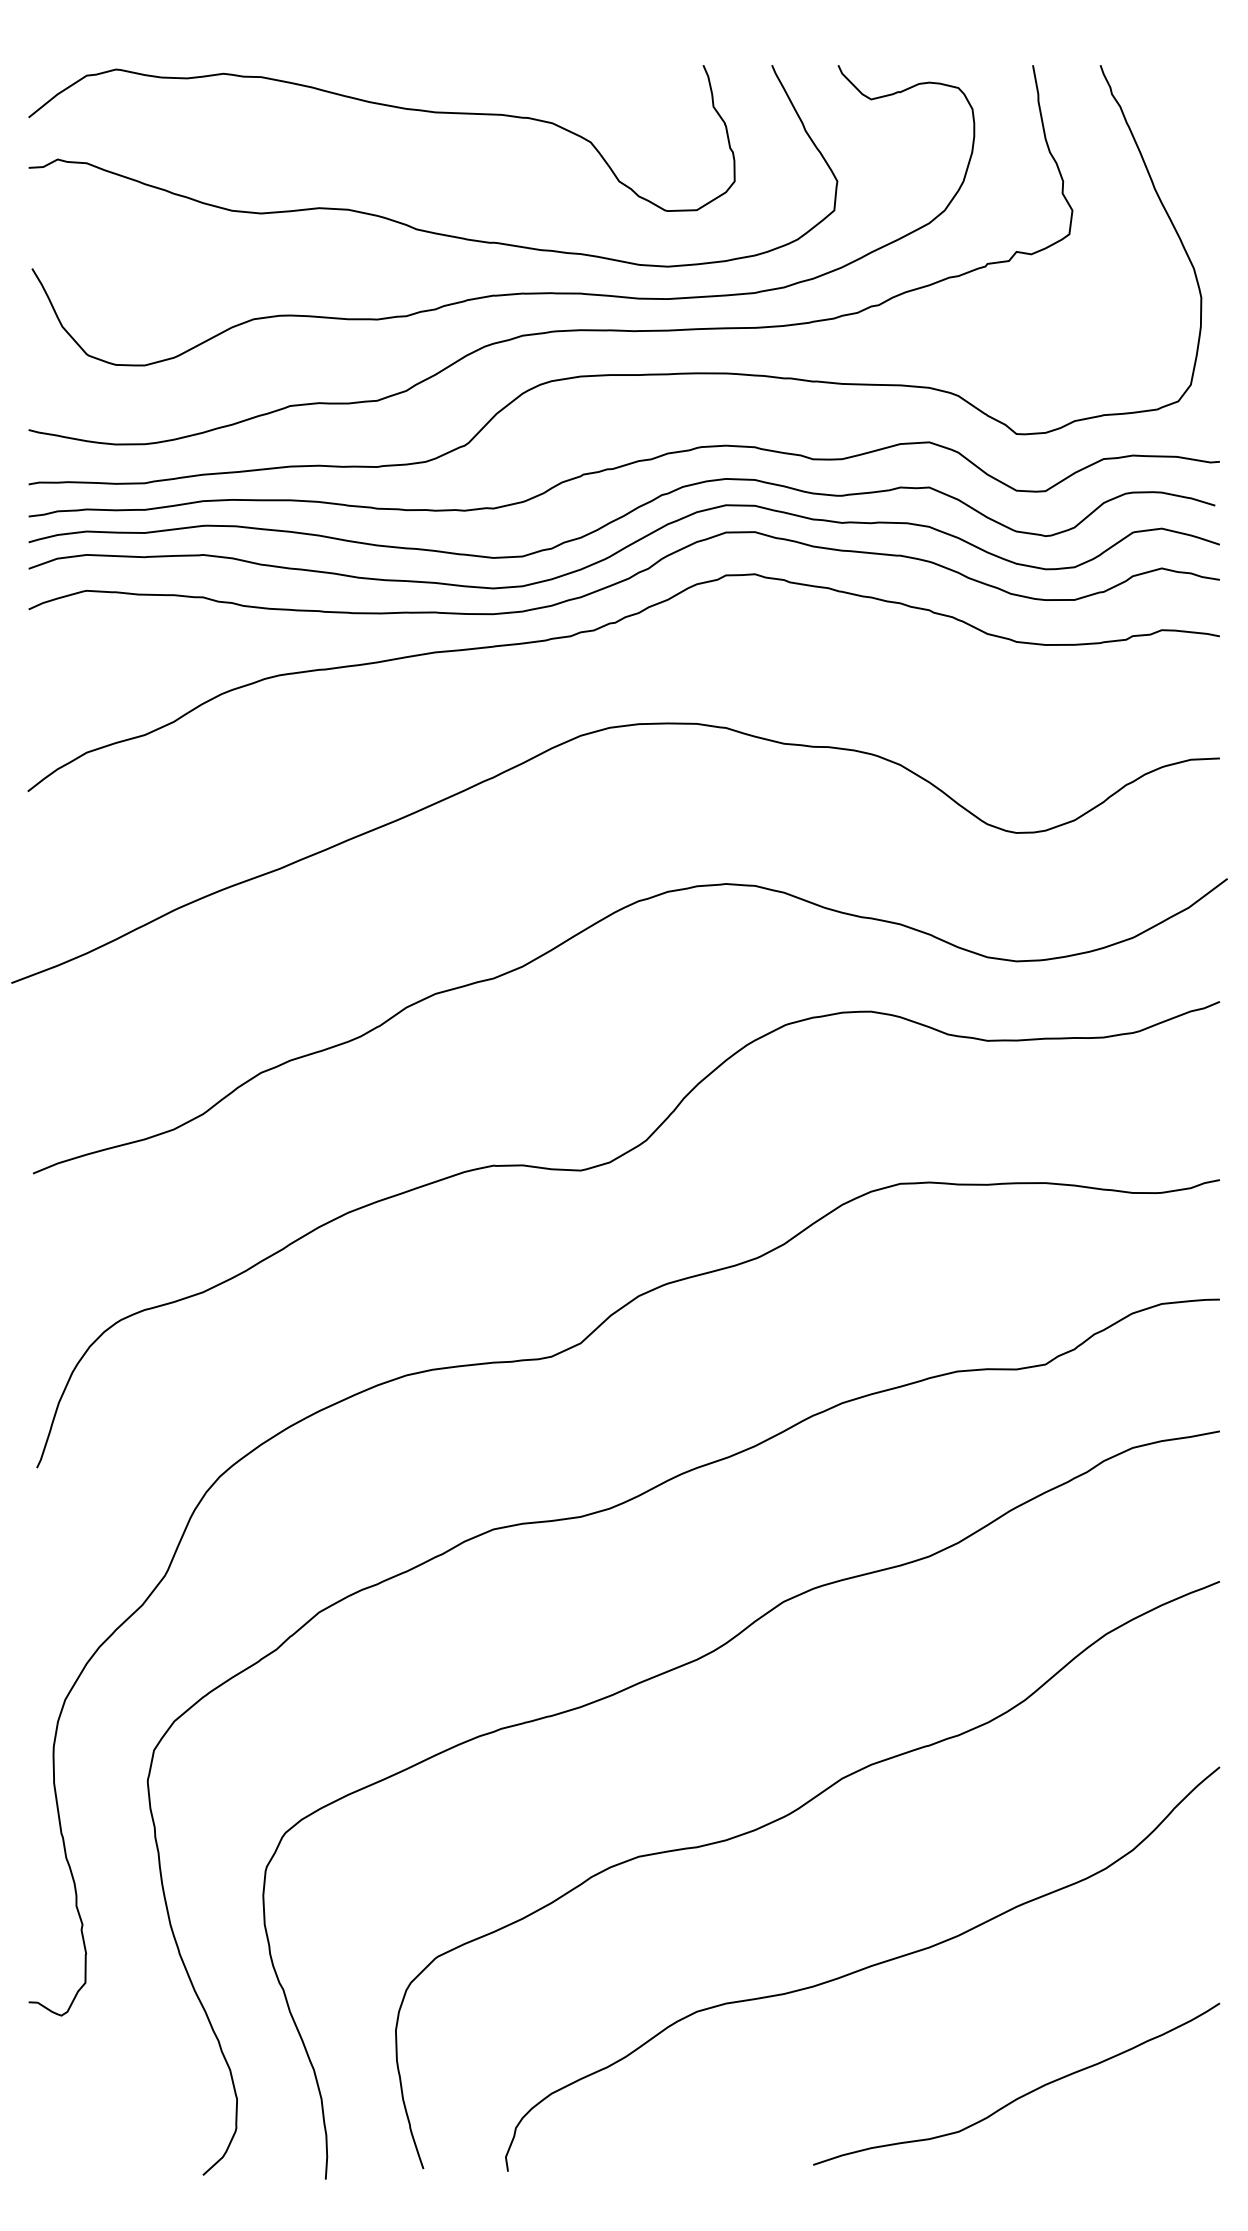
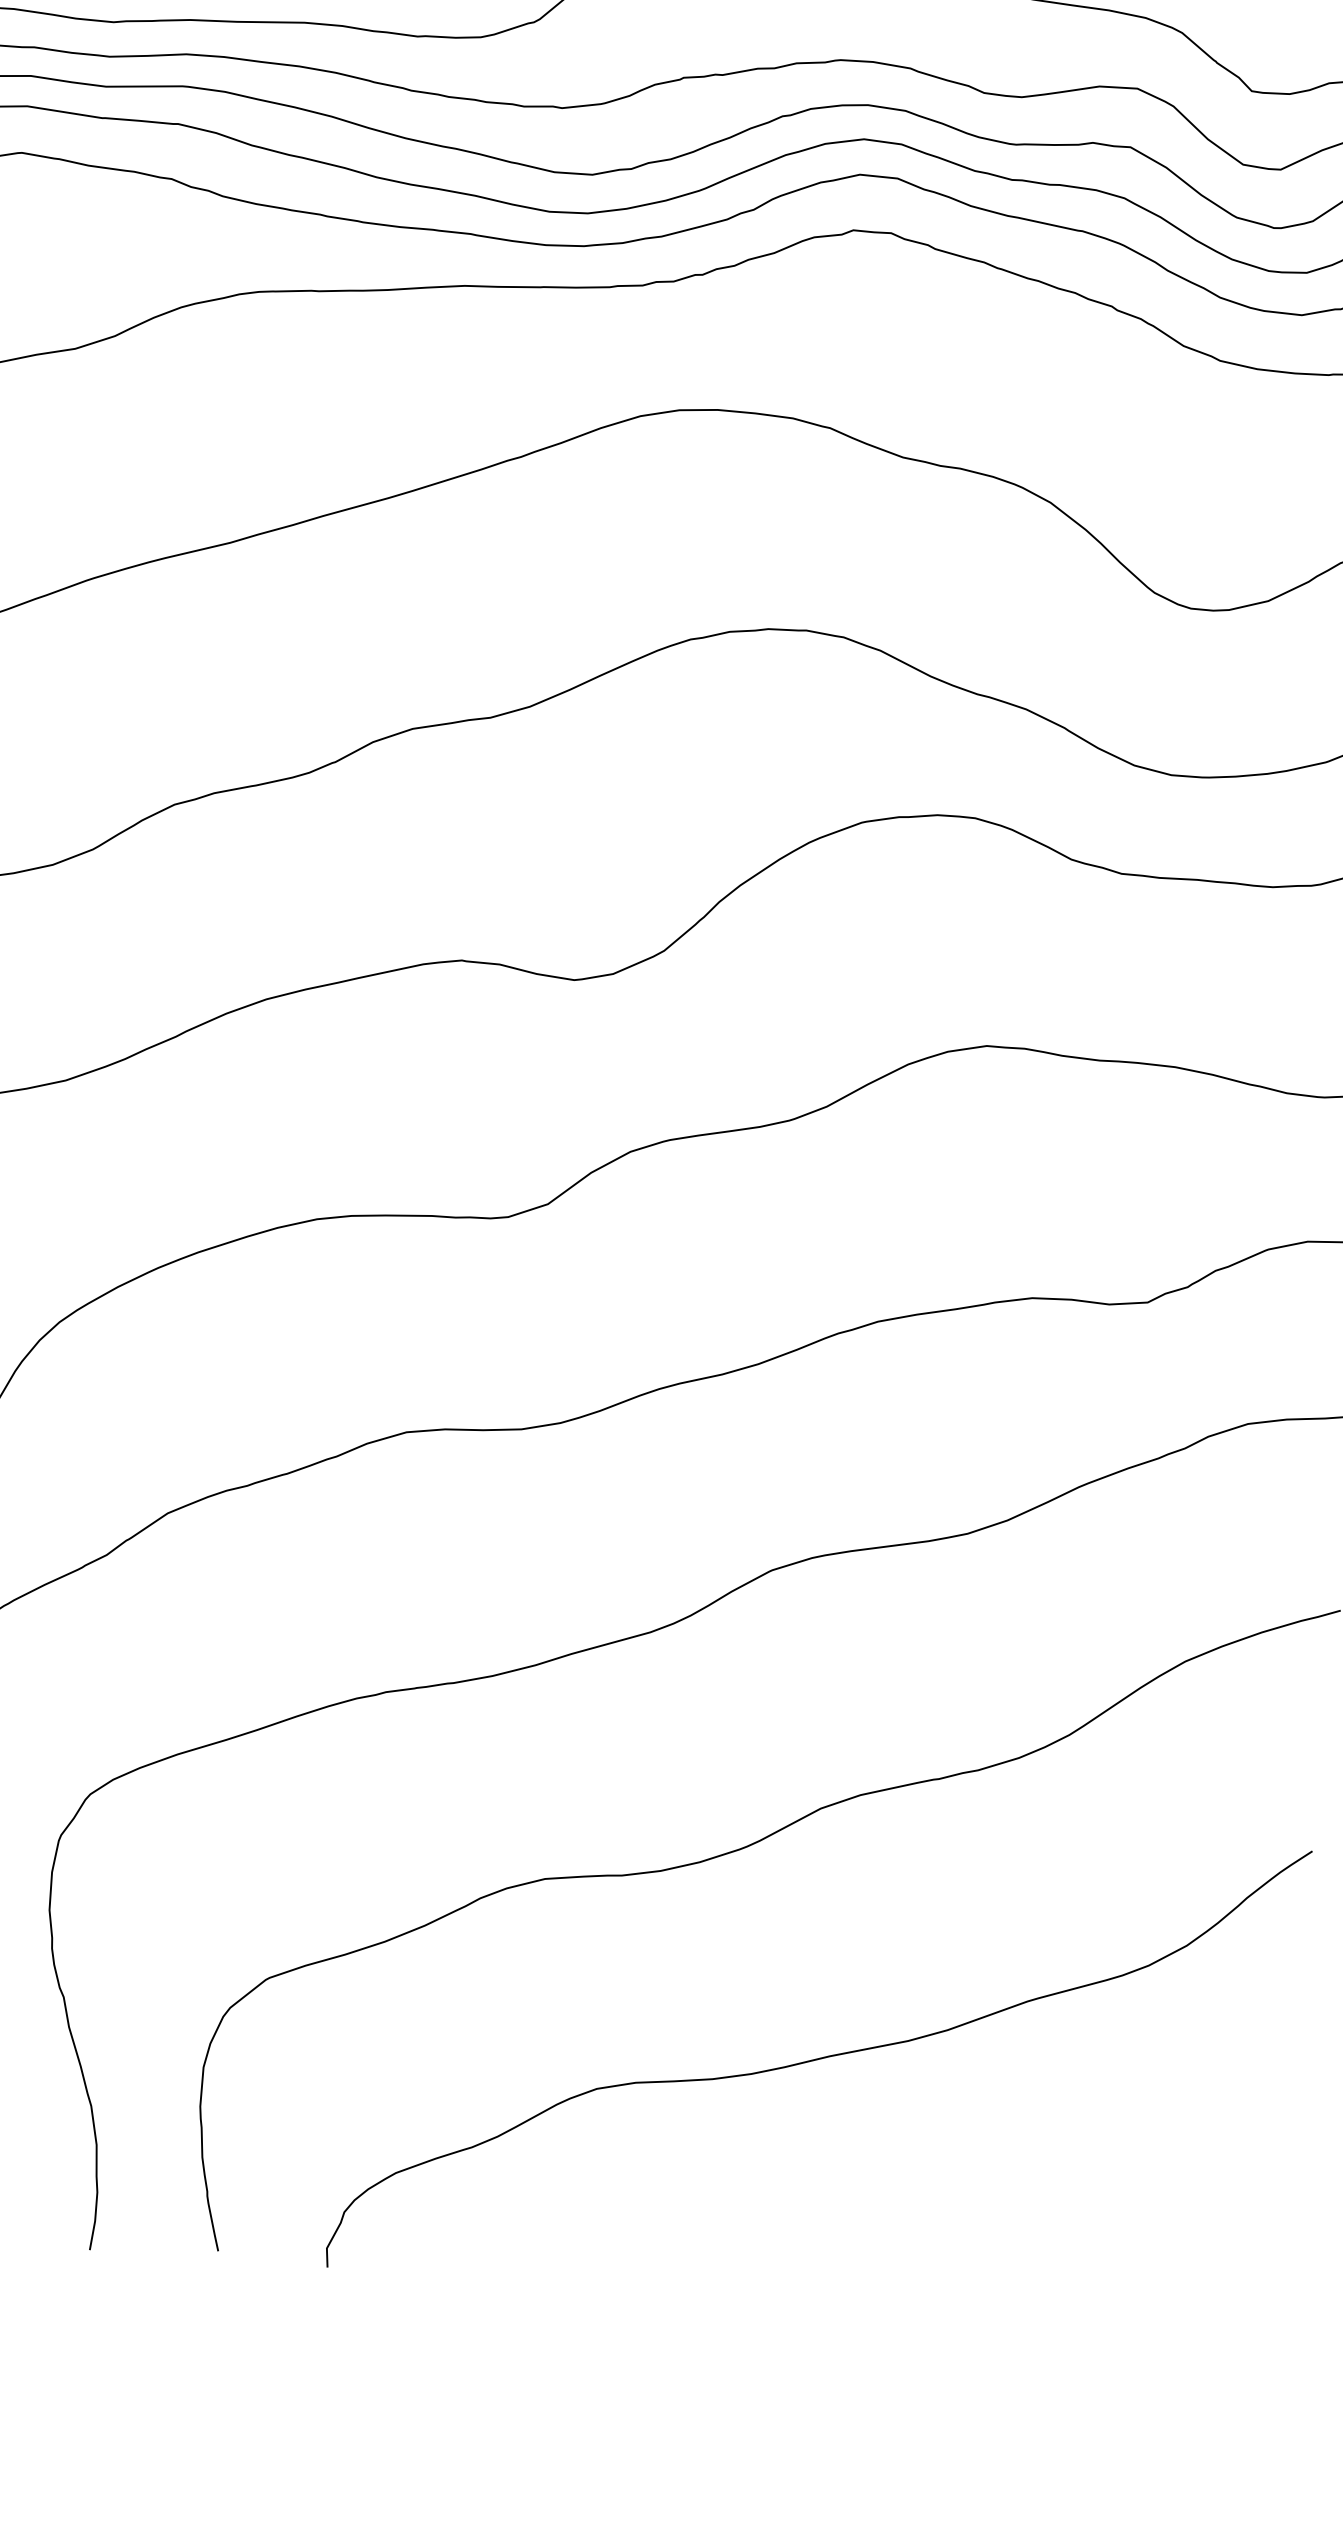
curve: (1021, 2095) -> (1005, 2246), removed

